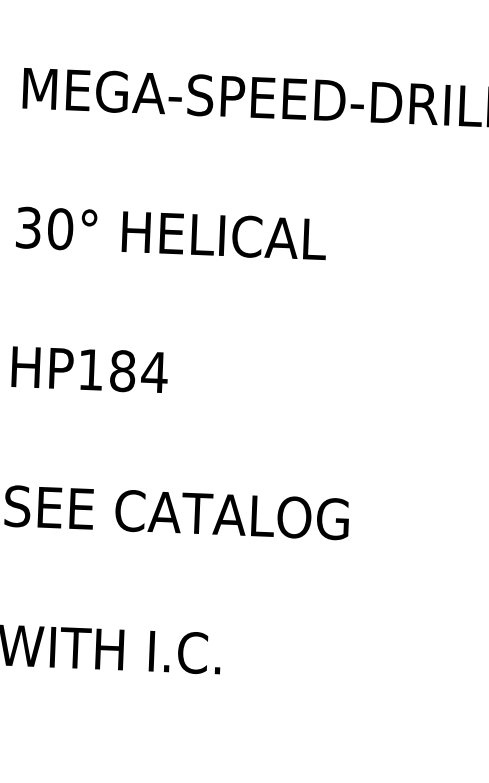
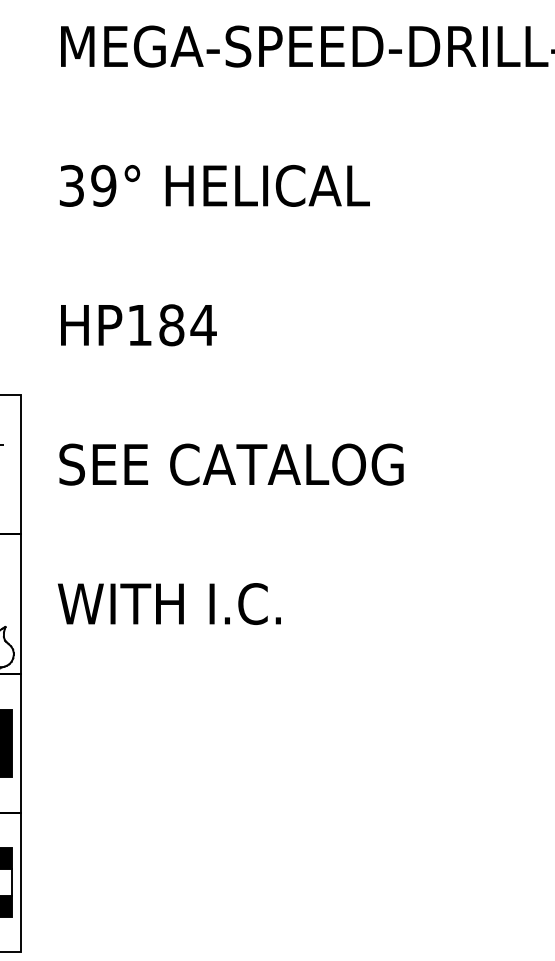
text: (60, 228) -> (103, 185), 30° -> 39°

